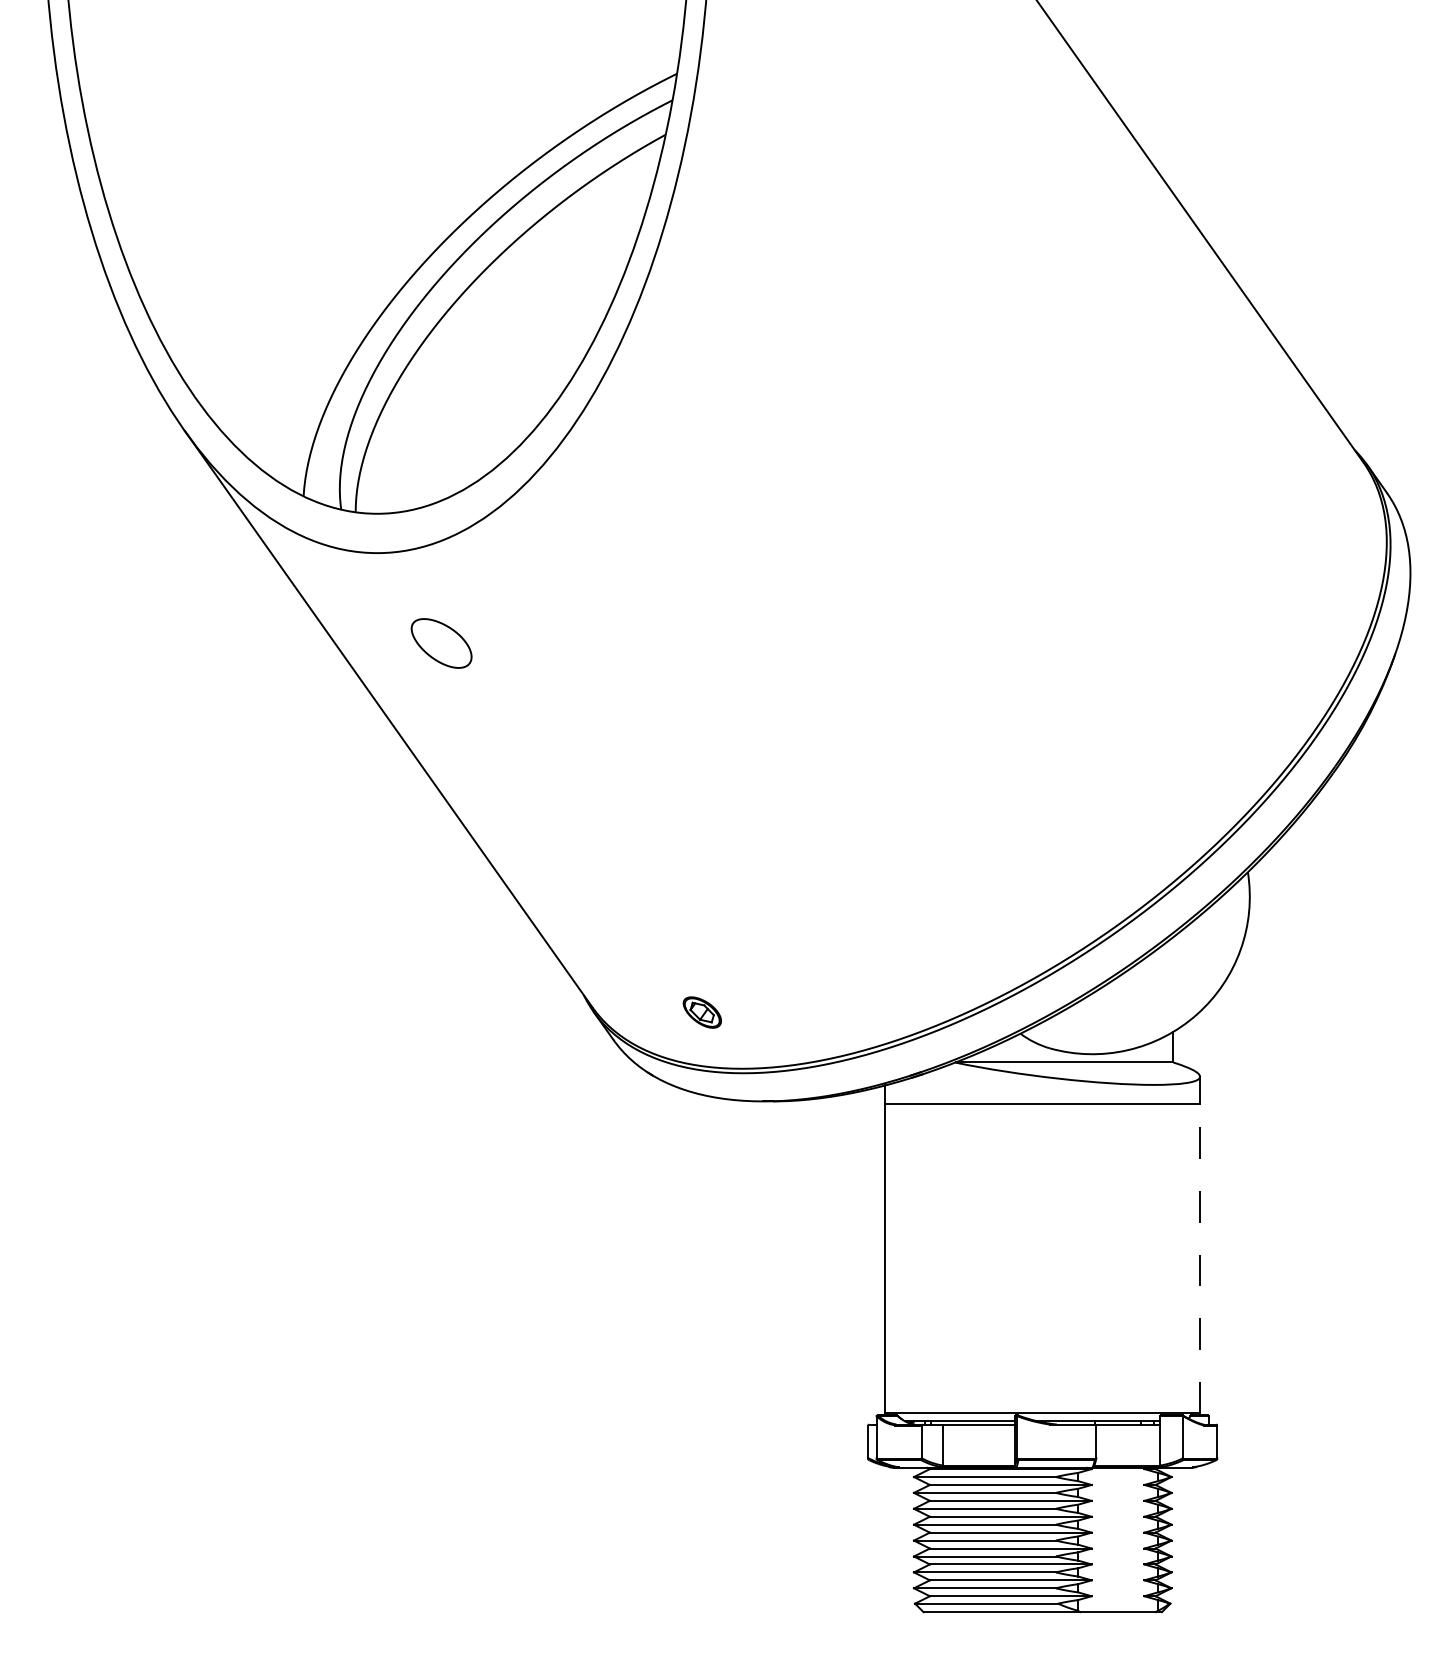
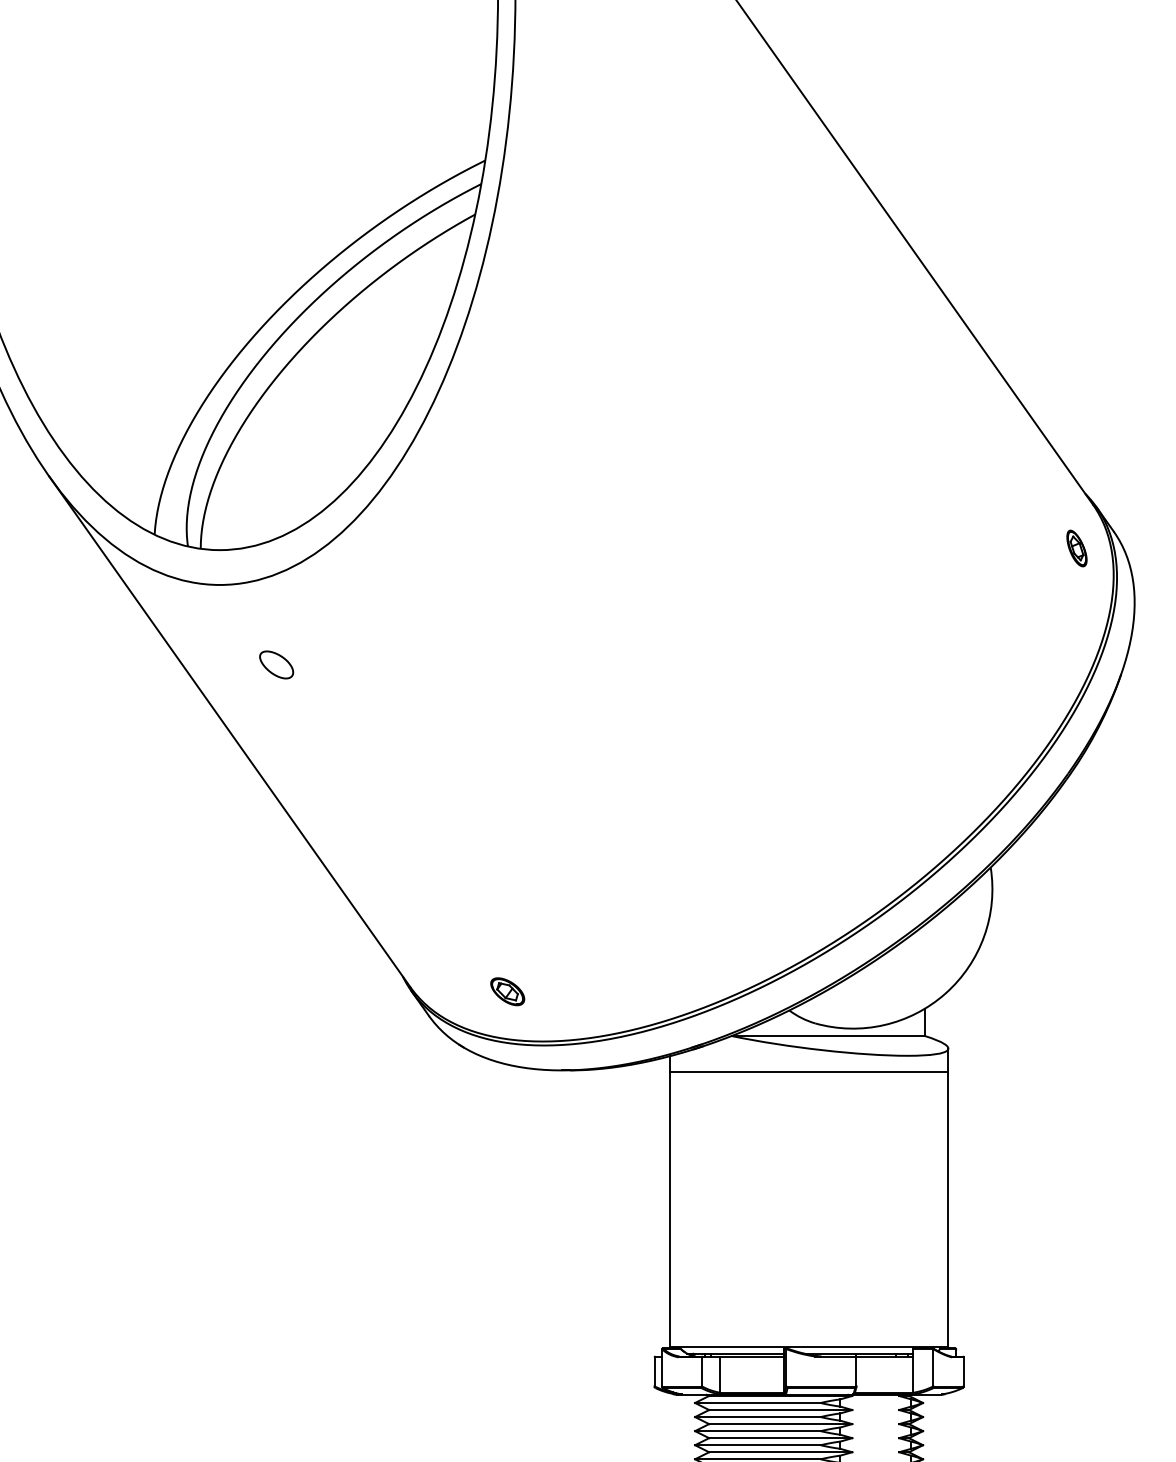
part: (1345, 511) -> (1077, 548), added
part: (440, 643) -> (275, 664), size x0.62
line: (1200, 1258) -> (948, 1209), dashed -> solid

